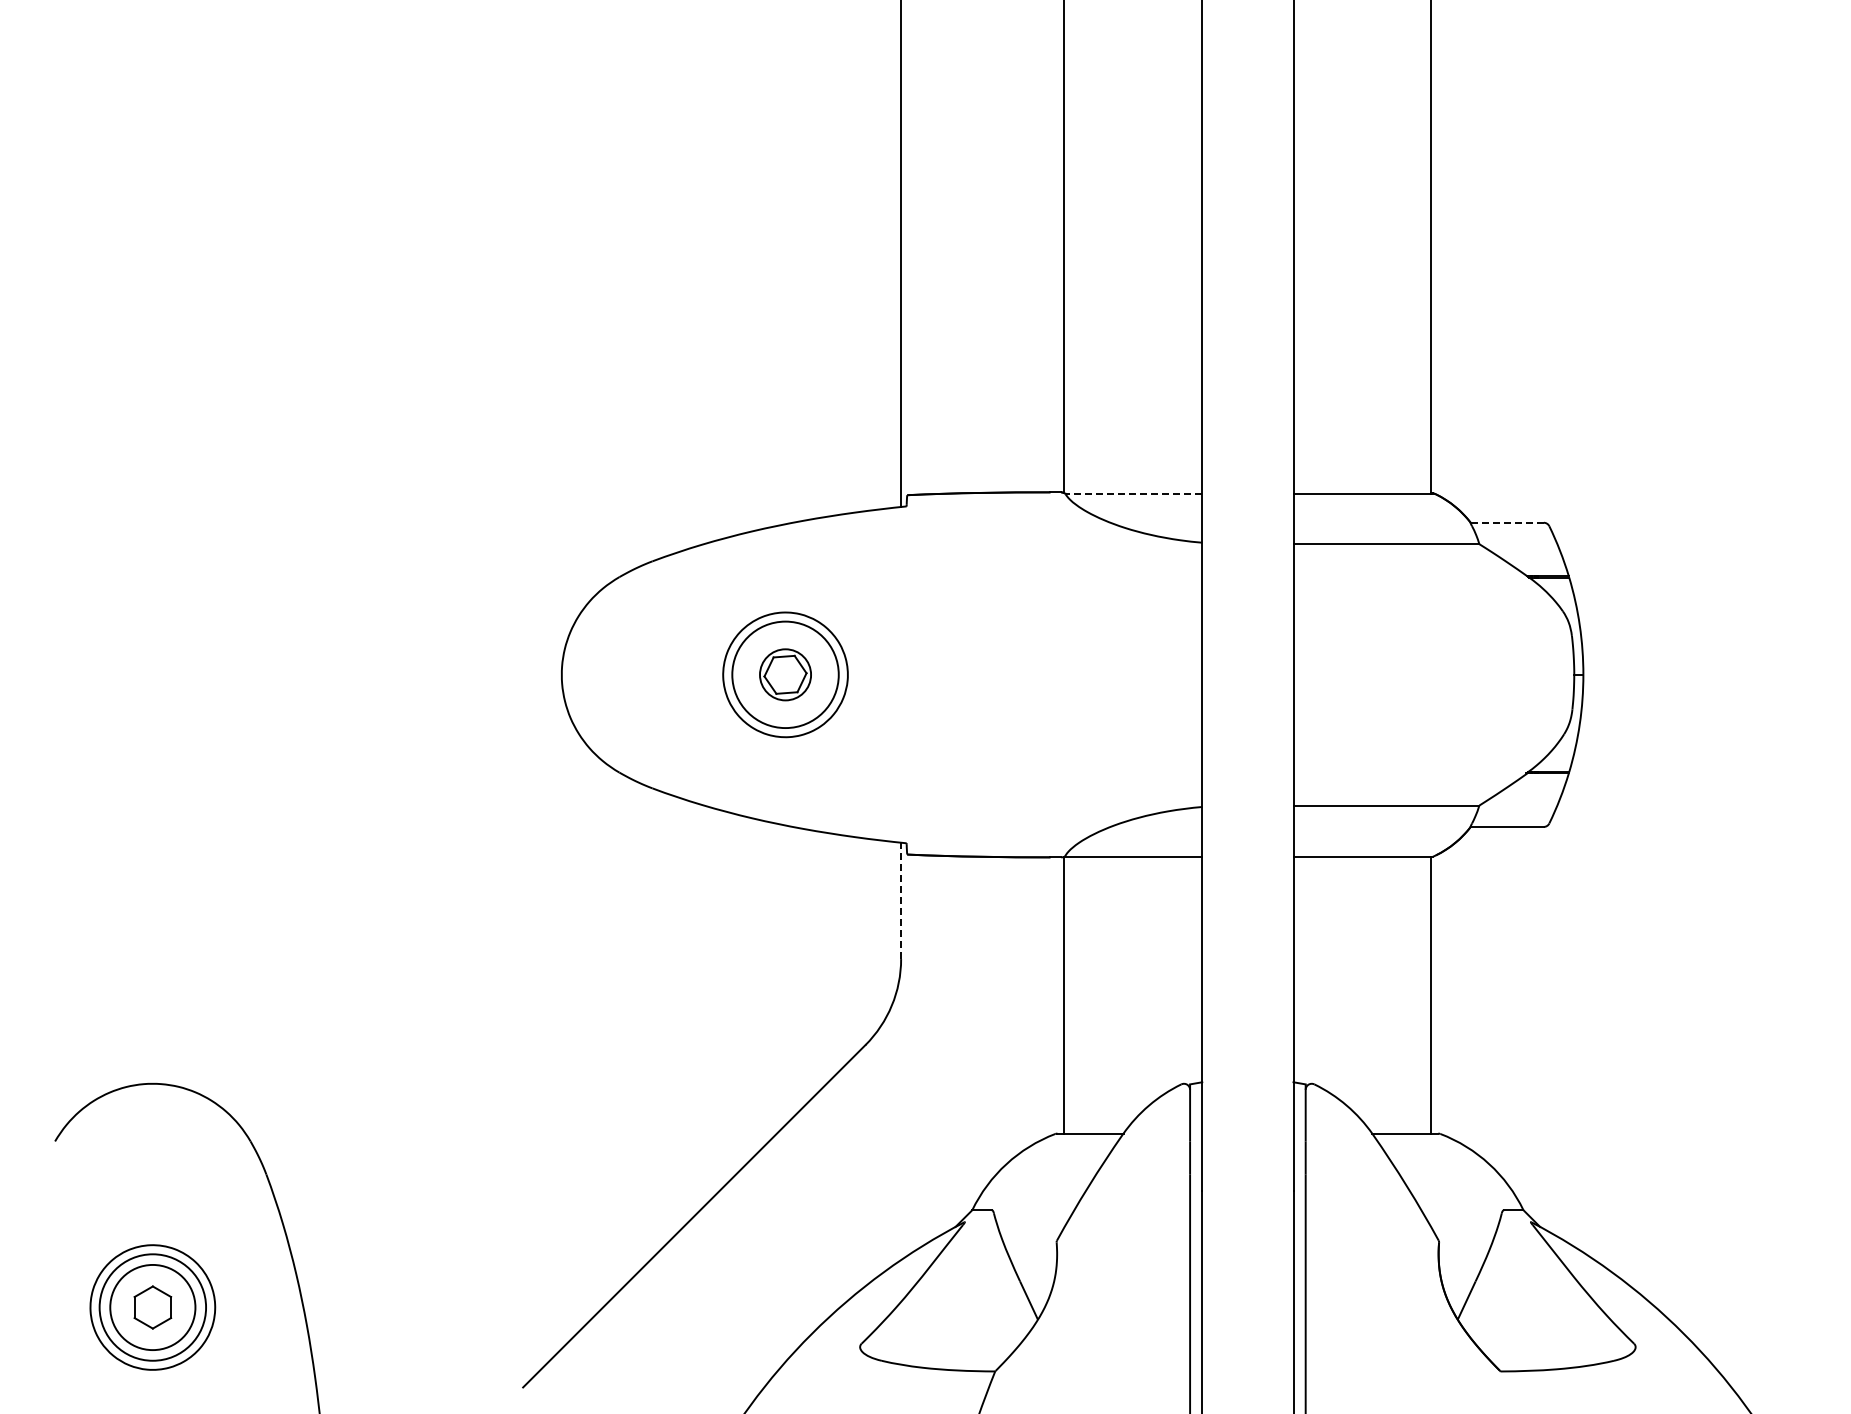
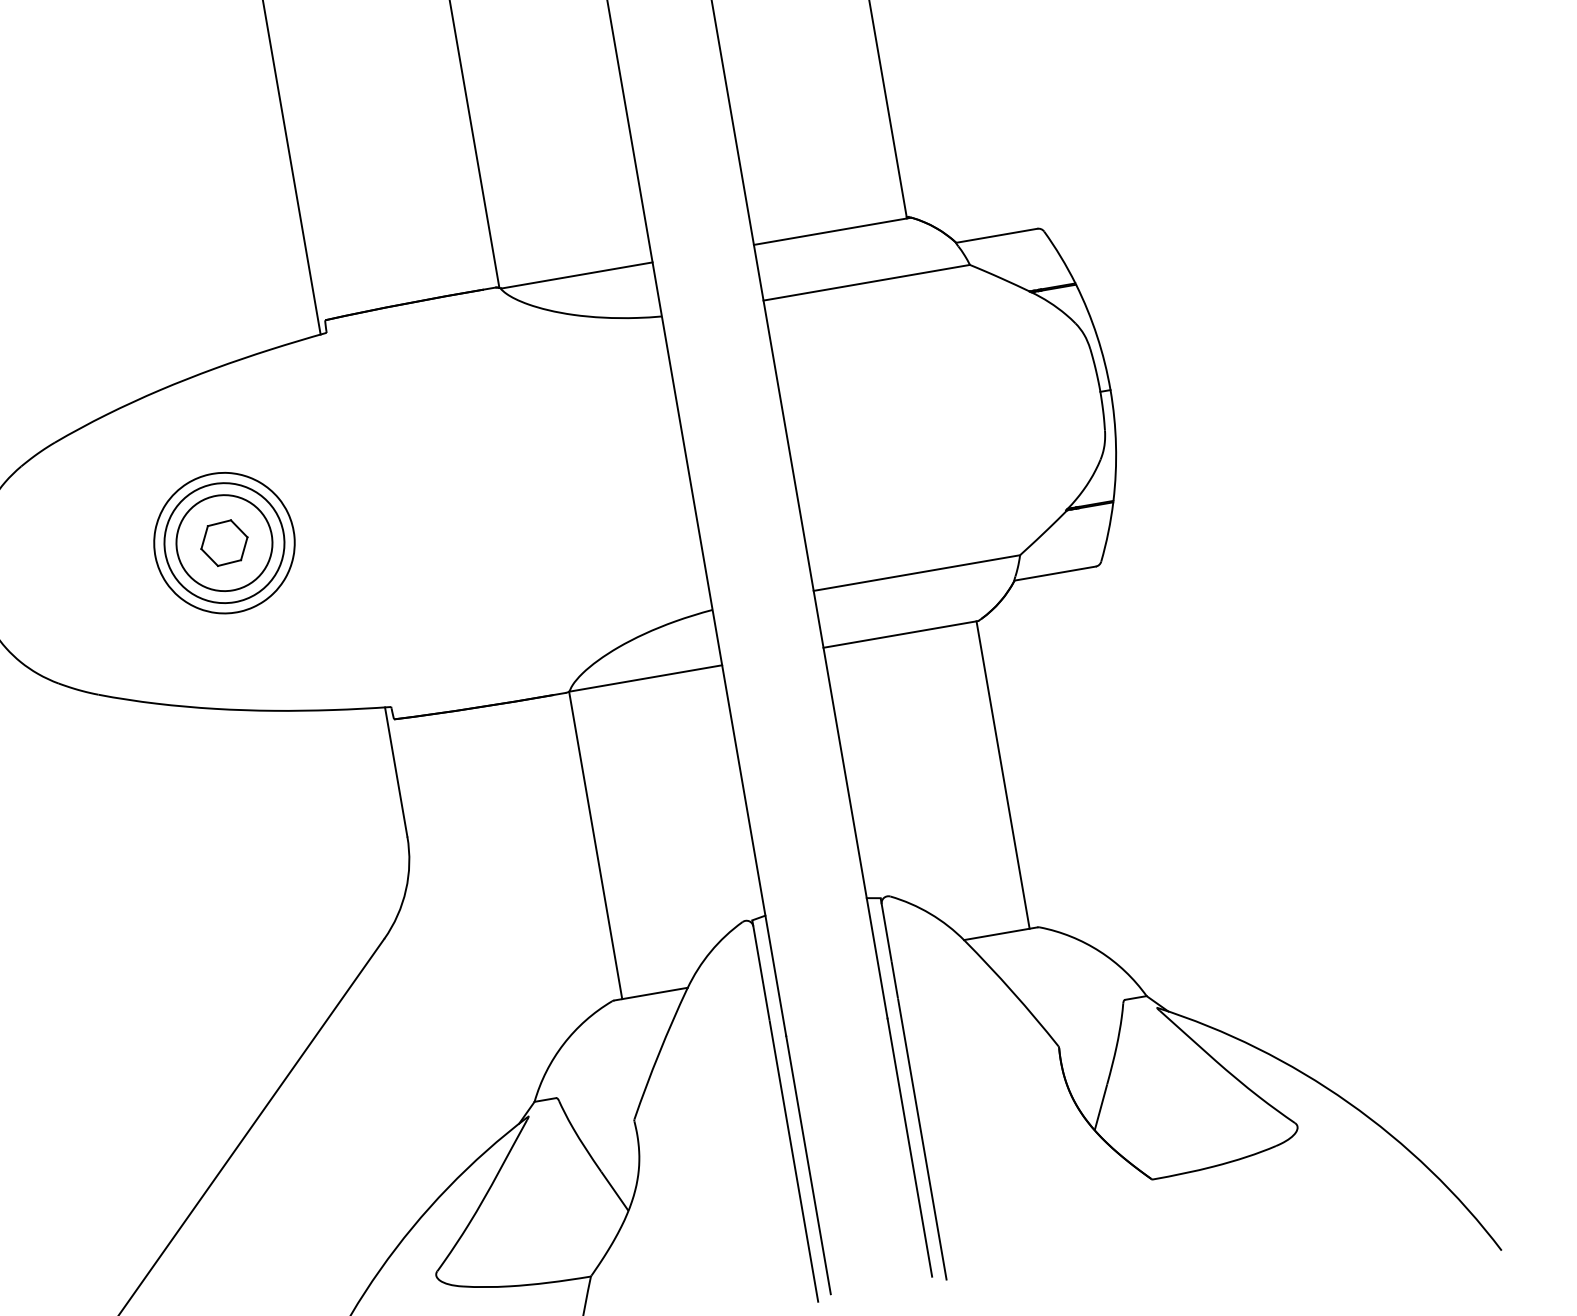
line: (1133, 494) -> (576, 276), dashed -> solid
line: (1507, 522) -> (997, 235), dashed -> solid
circle: (785, 674) -> (224, 542), size x1.67
line: (901, 900) -> (396, 771), dashed -> solid

